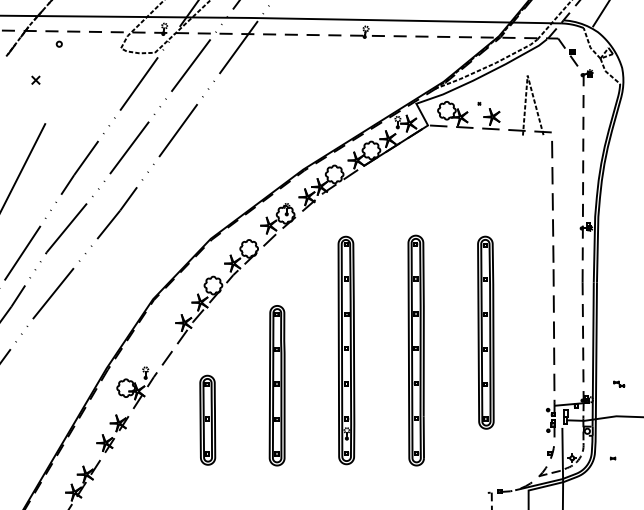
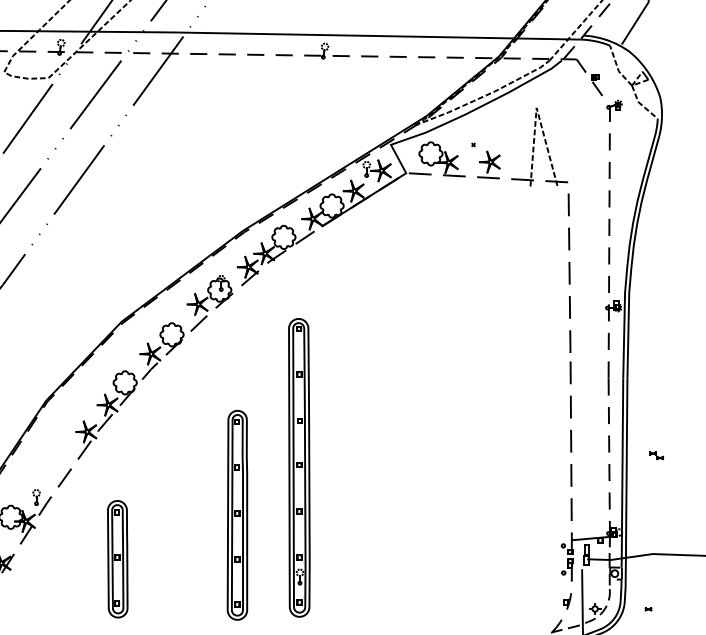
part: (485, 332) -> (481, 444), removed
part: (415, 350) -> (389, 467), removed
part: (619, 383) -> (656, 454), moved
part: (276, 385) -> (236, 515), moved

